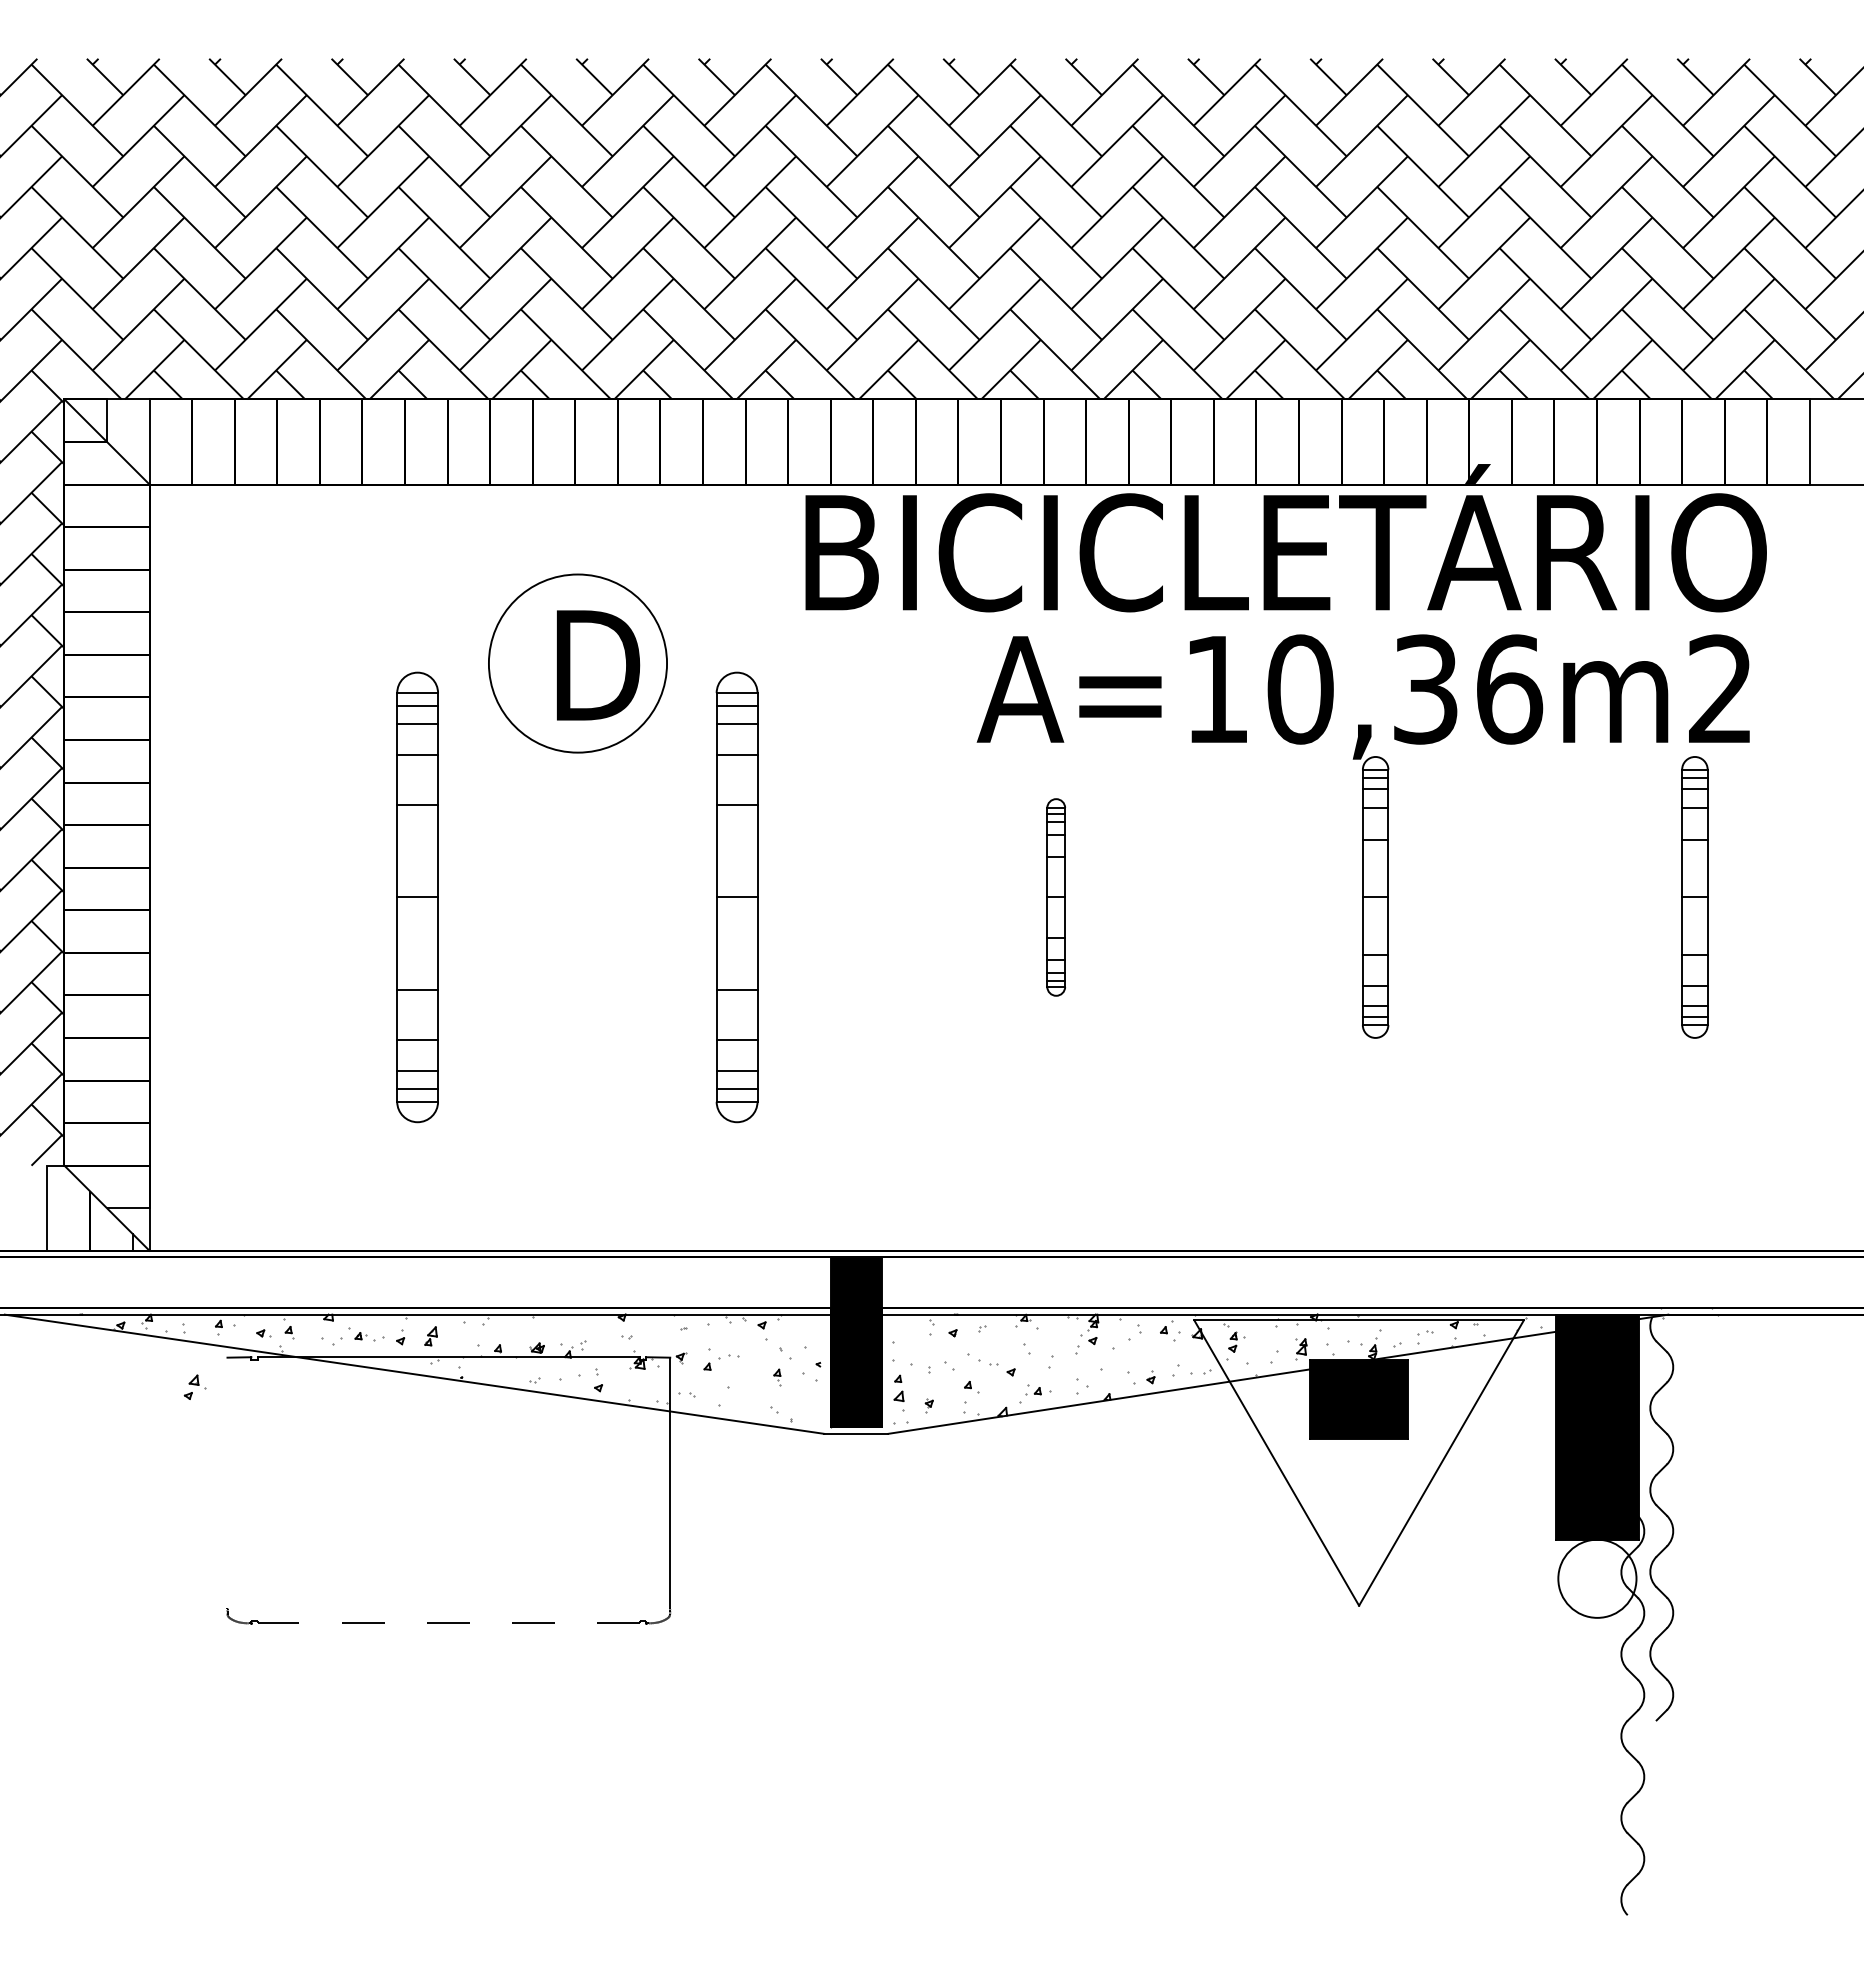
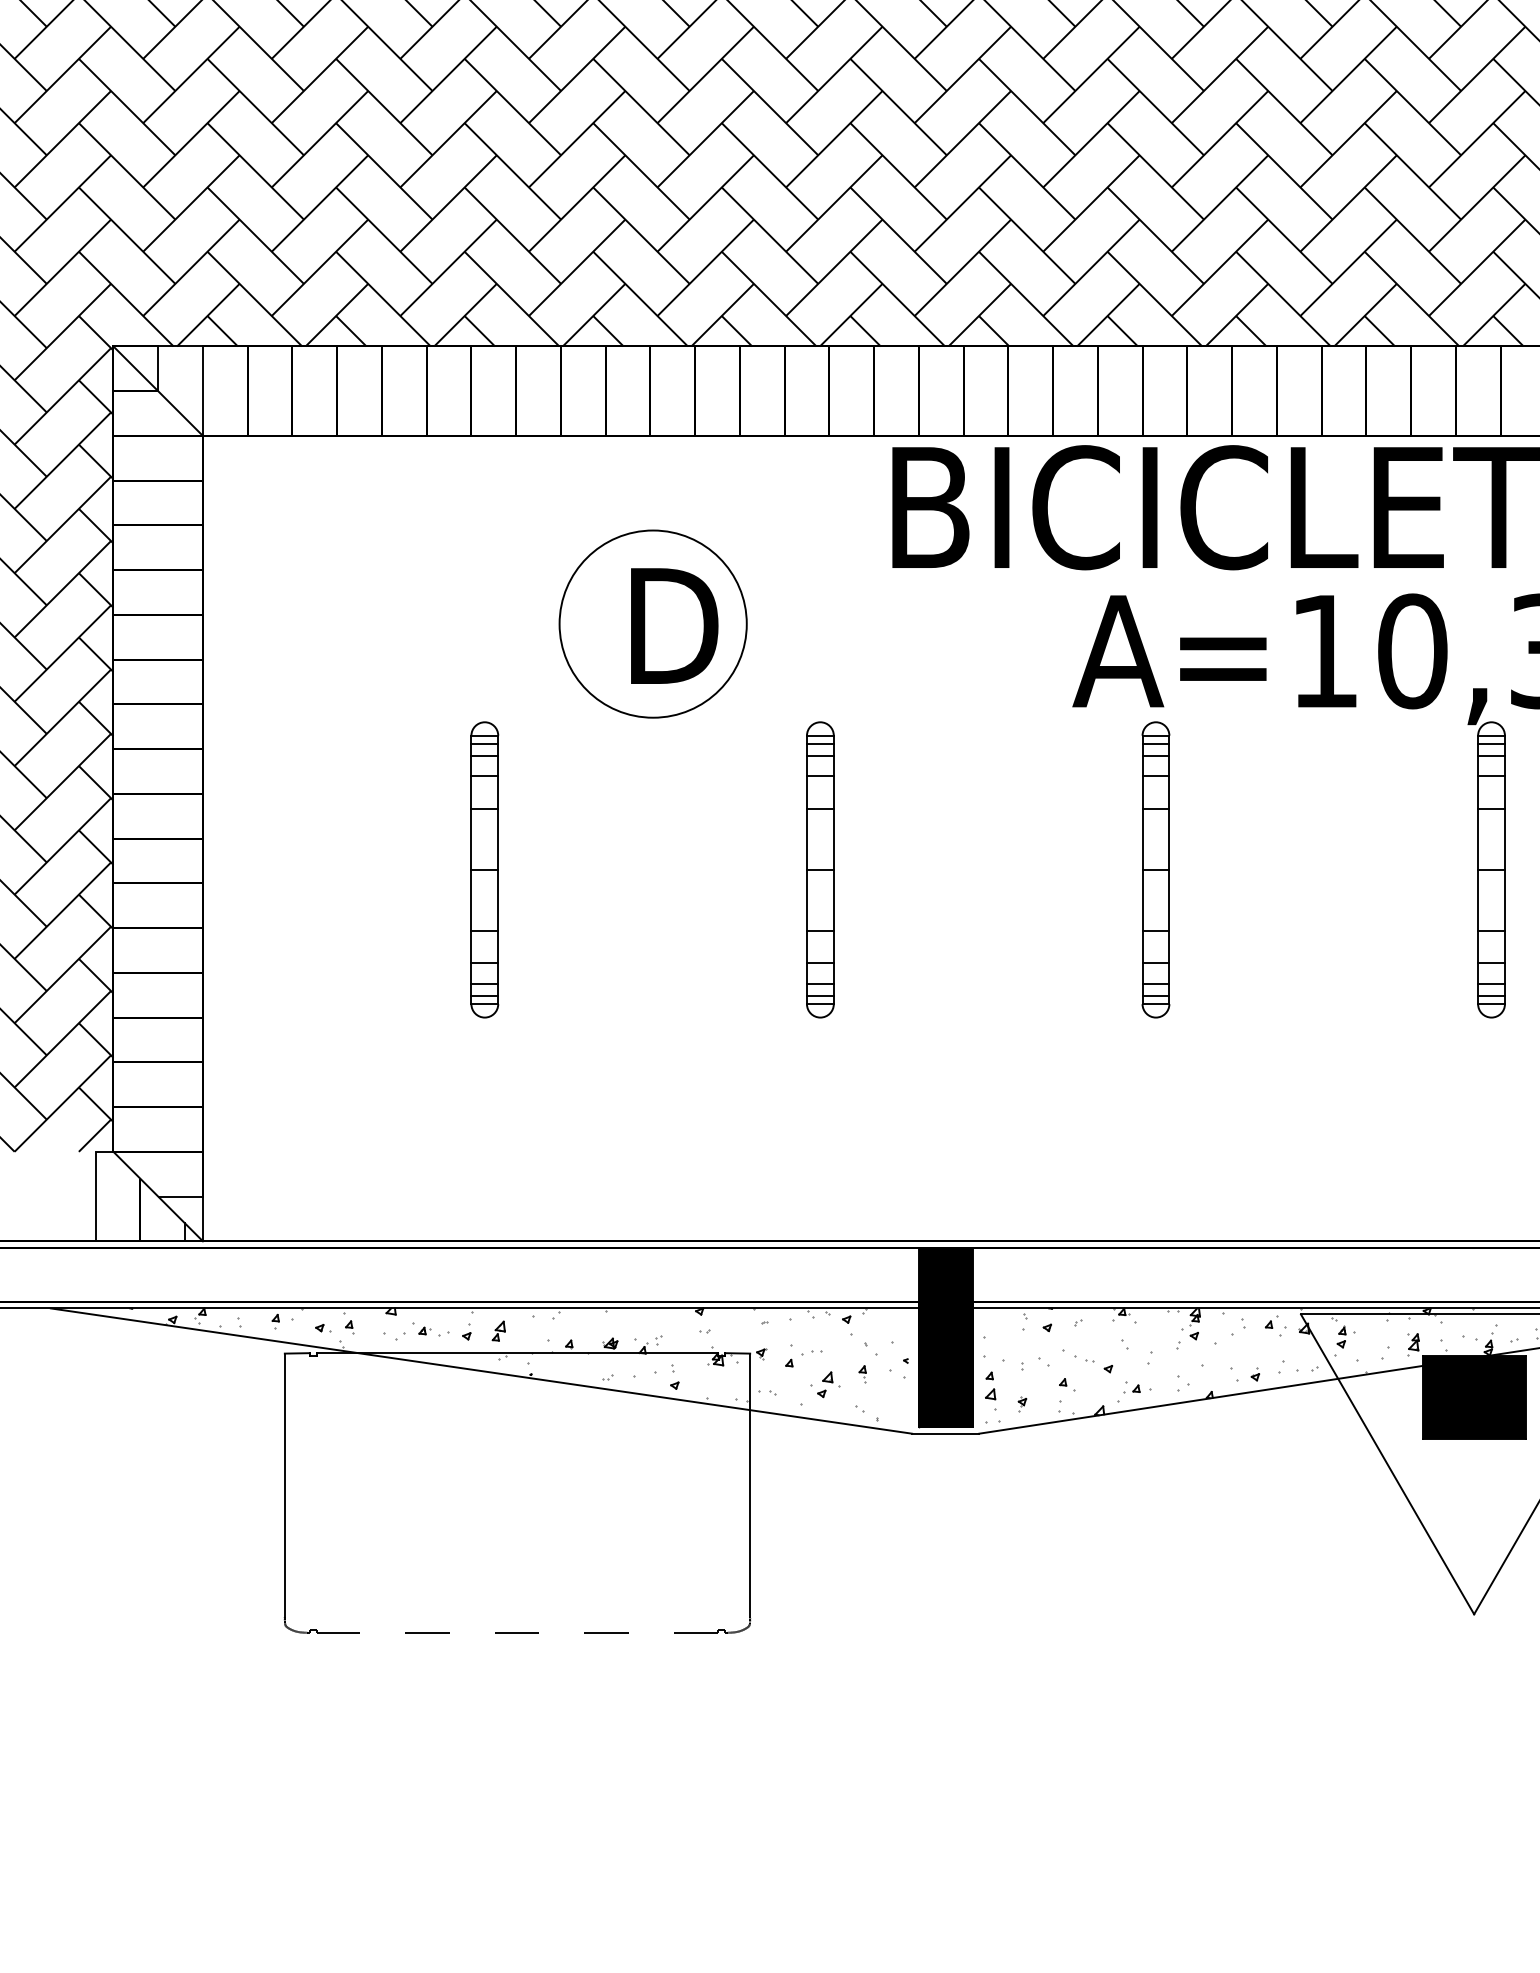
part: (417, 897) -> (484, 869), size x0.62
part: (736, 897) -> (819, 869), size x0.62
part: (1055, 897) -> (1155, 869), size x1.43
part: (194, 1386) -> (828, 1383), moved
line: (227, 1482) -> (284, 1484), added

